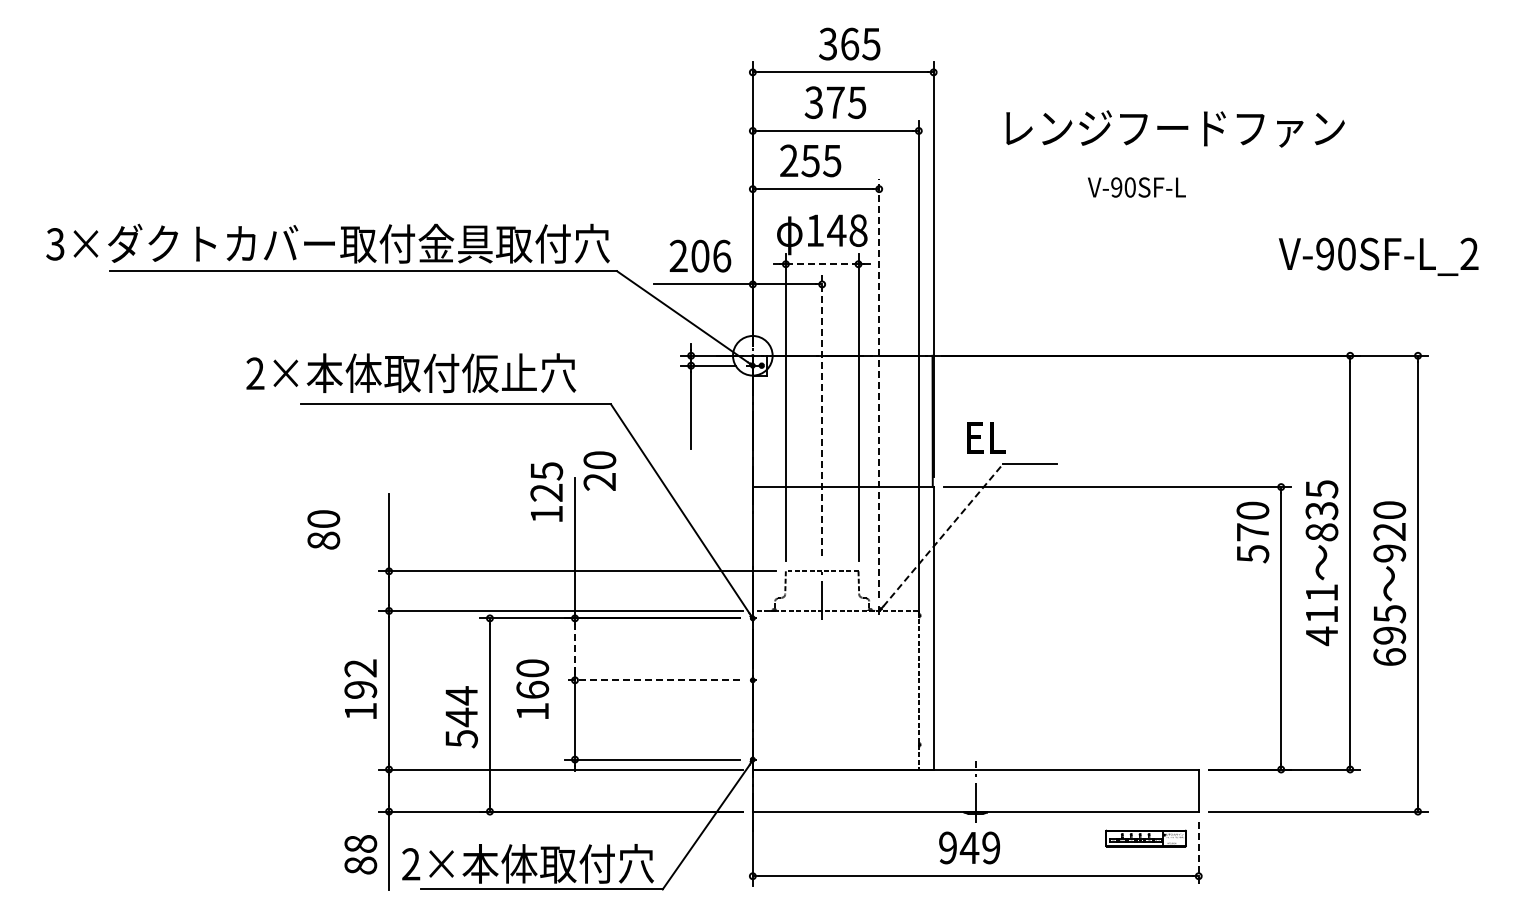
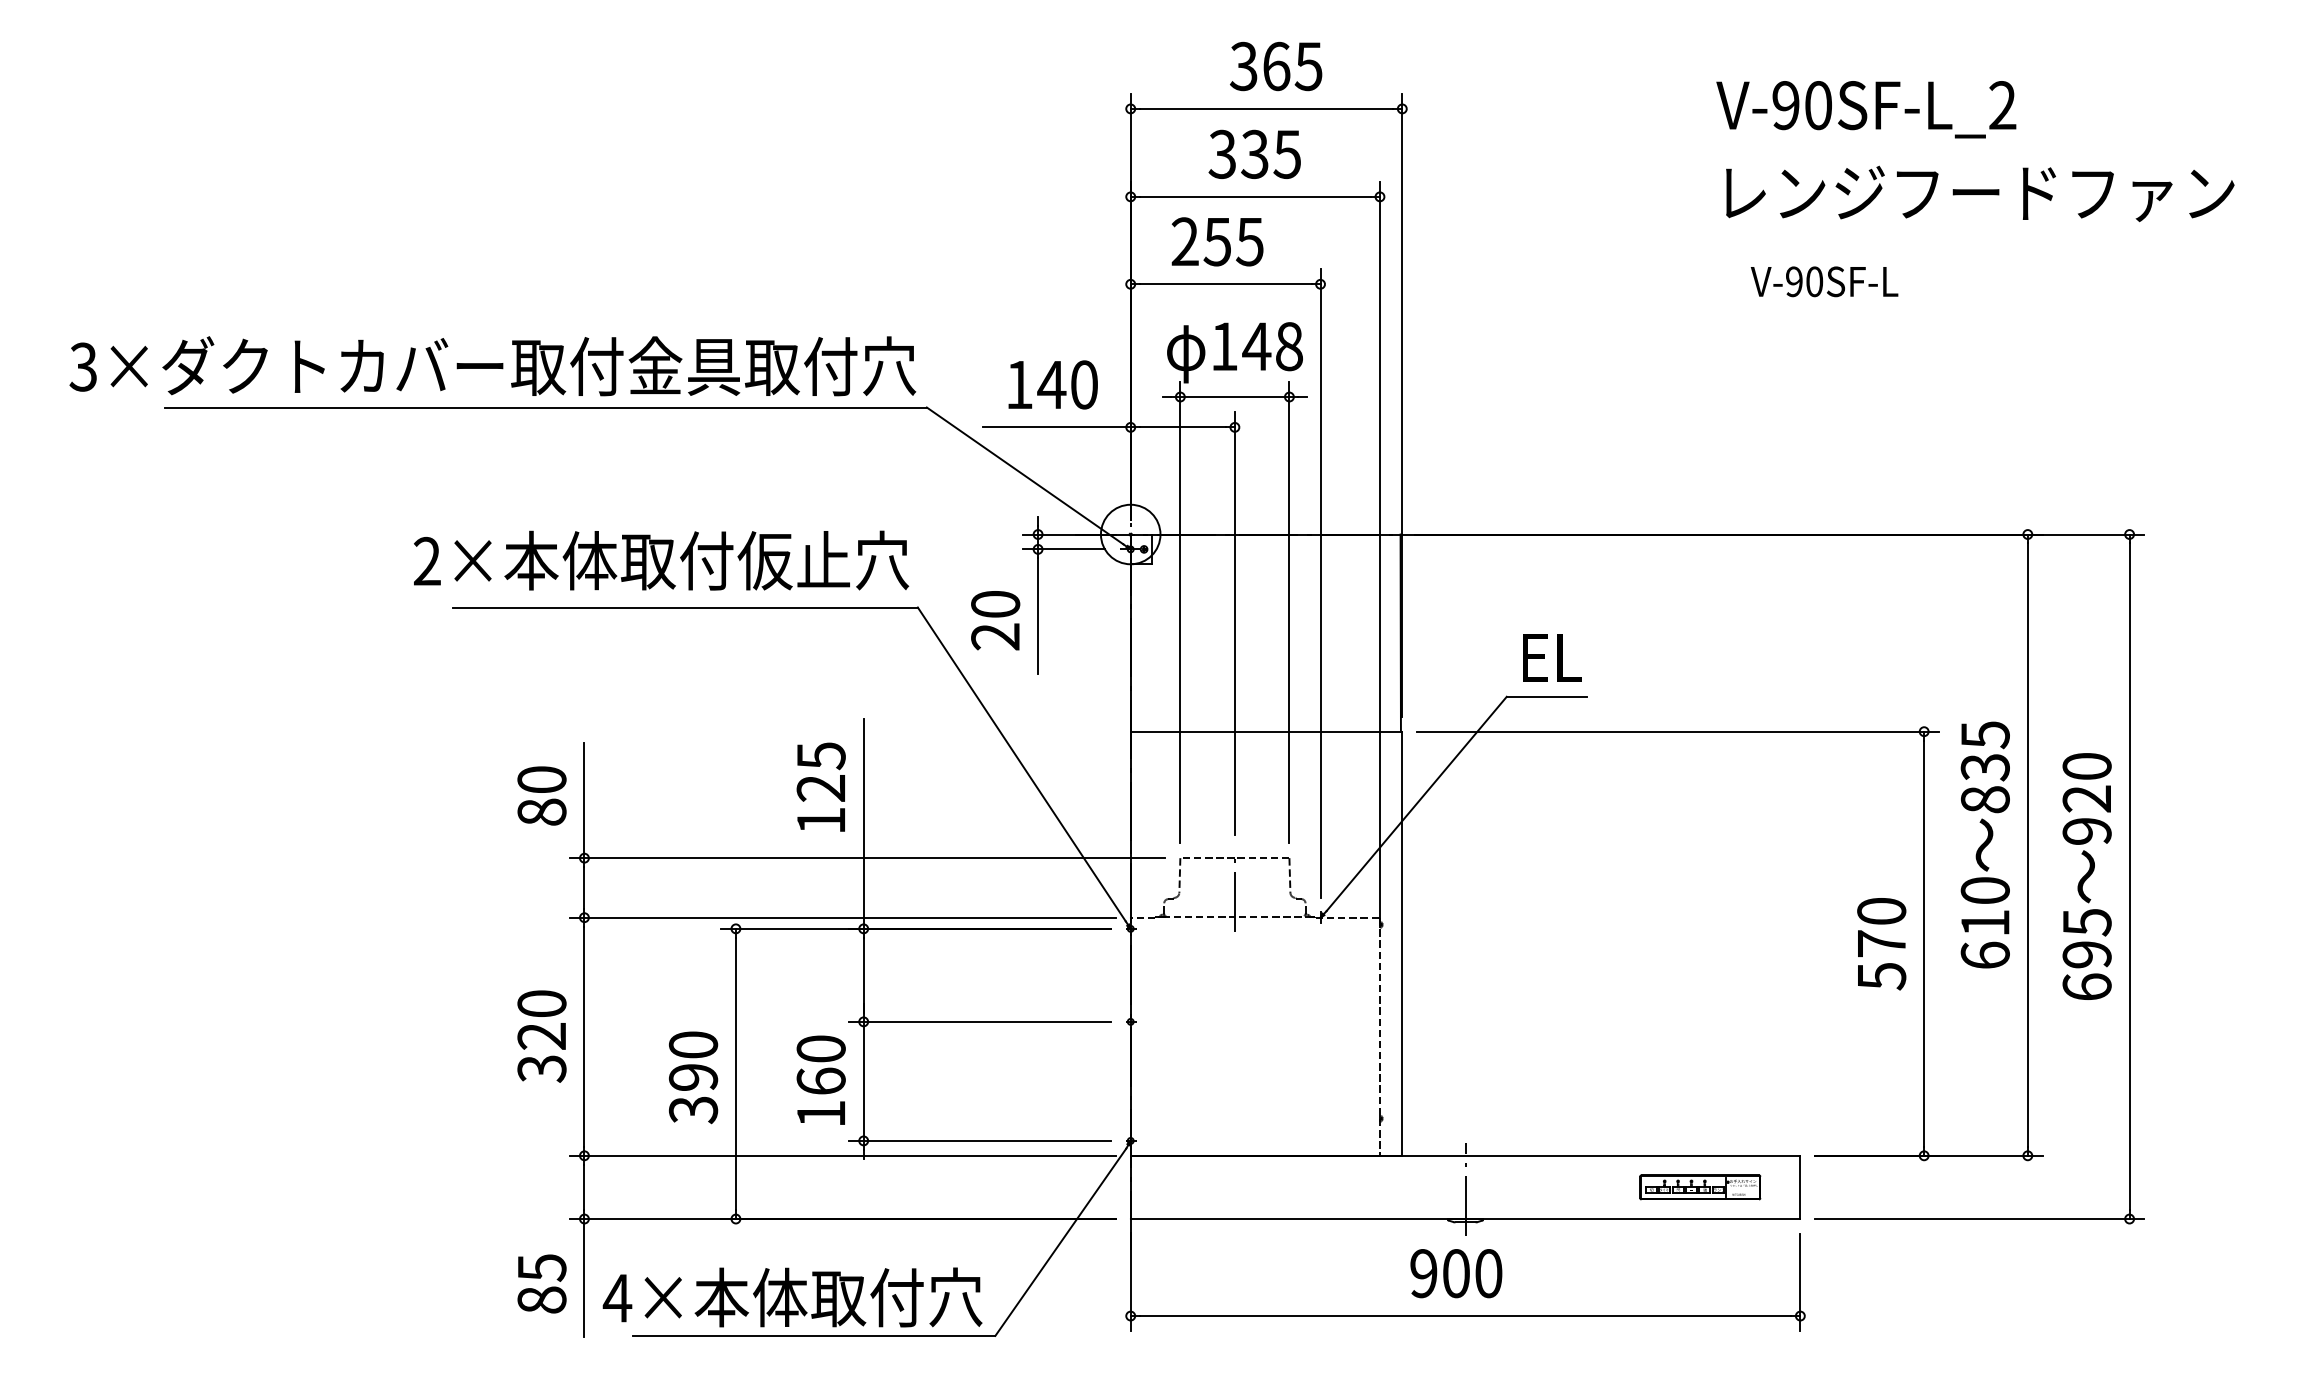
text: (835, 102) -> (1254, 154), 375 -> 335
text: (1175, 128) -> (1980, 193), moved
text: (1136, 187) -> (1824, 281), moved
text: (700, 255) -> (1052, 383), 206 -> 140
text: (1378, 256) -> (1866, 109), moved
line: (822, 264) -> (1235, 397), dashed -> solid
text: (411, 373) -> (661, 561), moved
line: (879, 387) -> (1320, 582), dashed -> solid
line: (822, 415) -> (1235, 624), dashed -> solid
text: (986, 437) -> (1552, 657), moved
text: (599, 470) -> (995, 619), moved
text: (546, 491) -> (820, 786), moved
text: (323, 529) -> (541, 795), moved
text: (1252, 532) -> (1881, 944), moved
line: (943, 534) -> (1417, 802), dashed -> solid
text: (1321, 615) -> (1984, 924), 411 -> 610
line: (575, 648) -> (864, 974), dashed -> solid
line: (651, 680) -> (978, 1022), dashed -> solid
text: (532, 688) -> (820, 1079), moved
text: (360, 689) -> (541, 1035), 192 -> 320
text: (461, 717) -> (693, 1077), 544 -> 390
part: (1145, 838) -> (1699, 1187), moved
text: (360, 844) -> (541, 1268), 88 -> 85
text: (979, 847) -> (1471, 1272), 949 -> 900
line: (1198, 854) -> (1799, 1283), dashed -> solid
text: (410, 864) -> (616, 1298), 2× -> 4×

